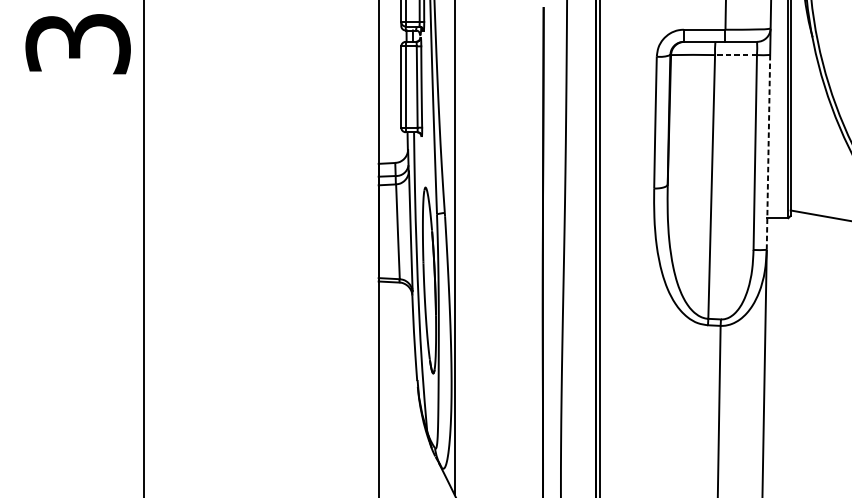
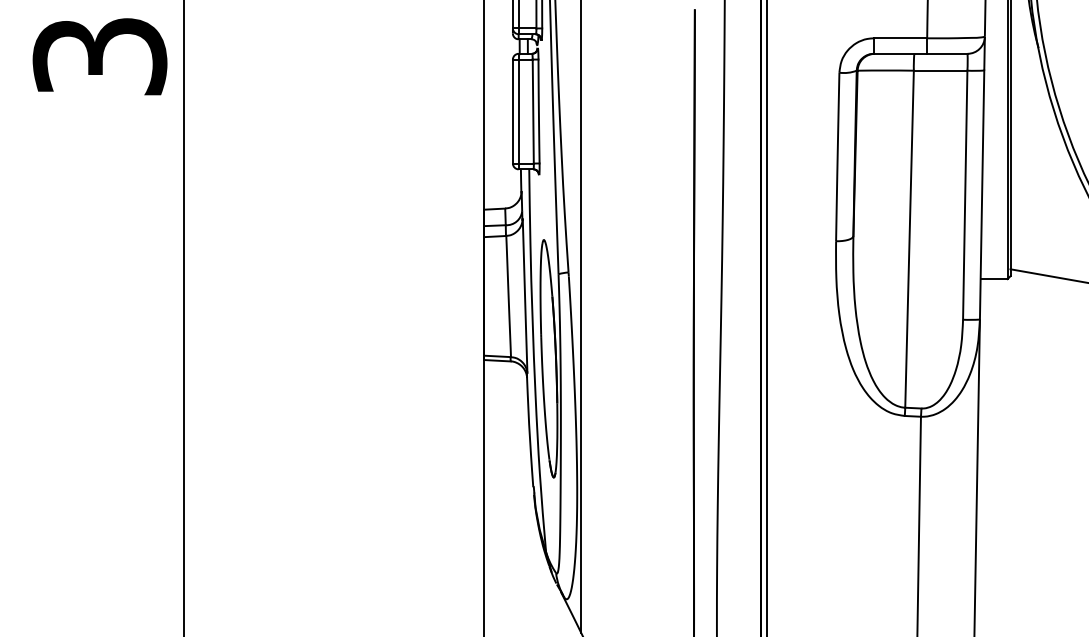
line: (735, 54) -> (940, 70), dashed -> solid
line: (768, 152) -> (982, 195), dashed -> solid

